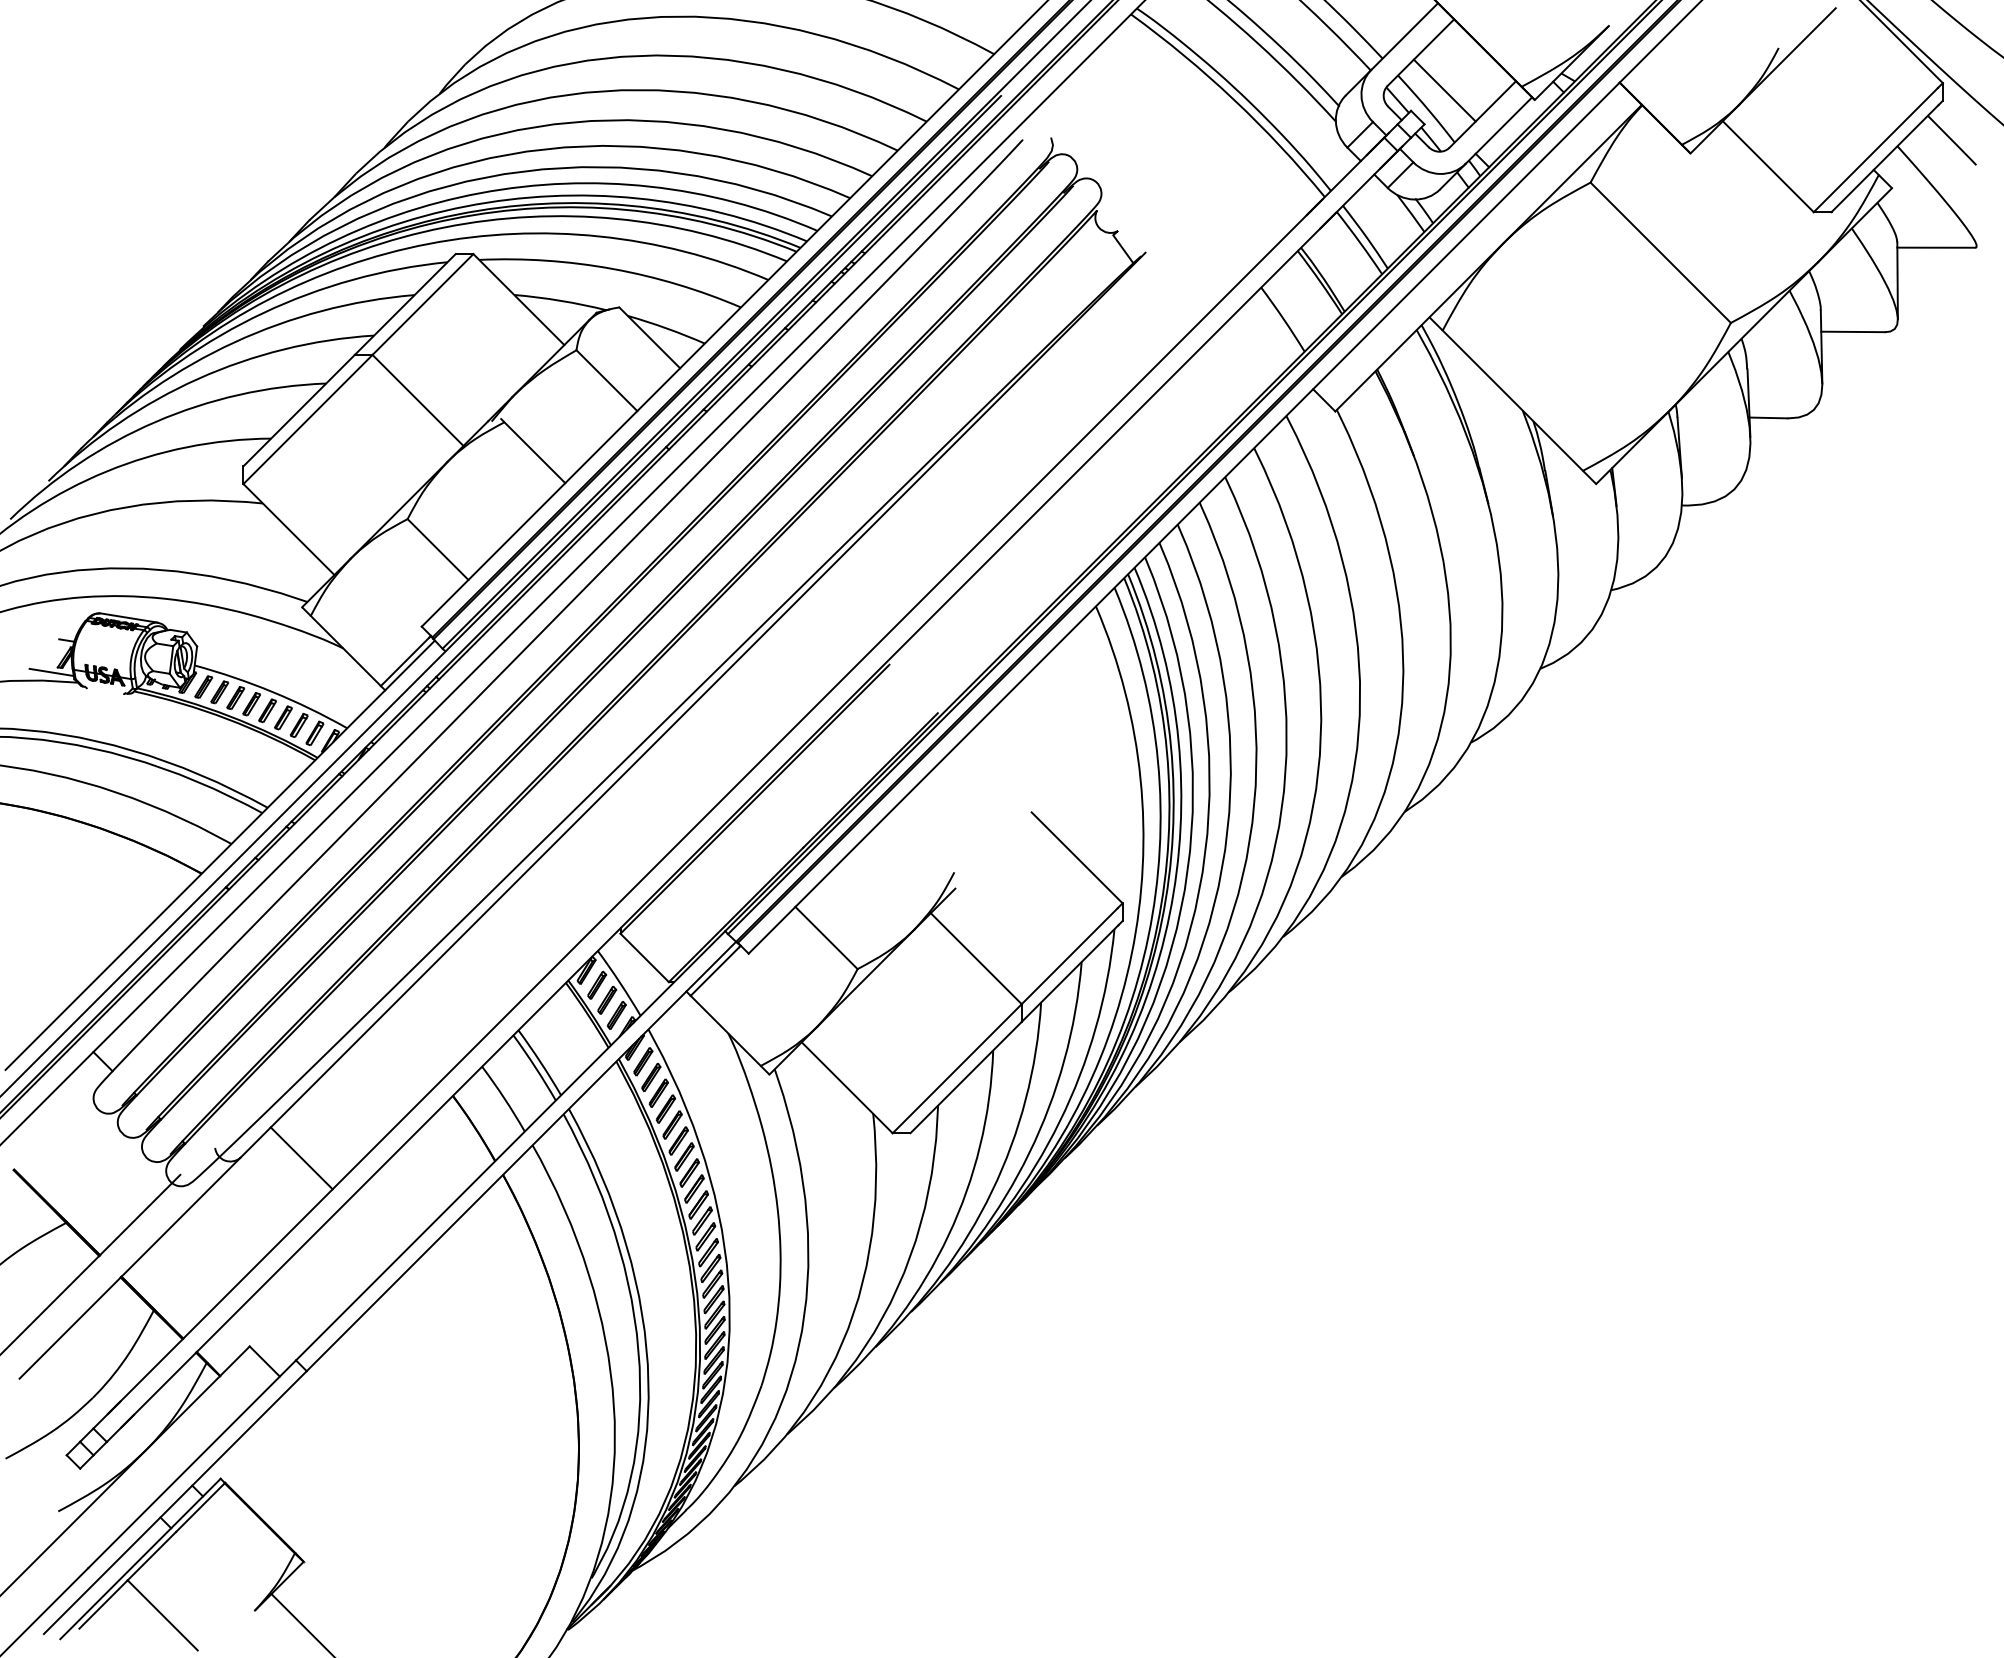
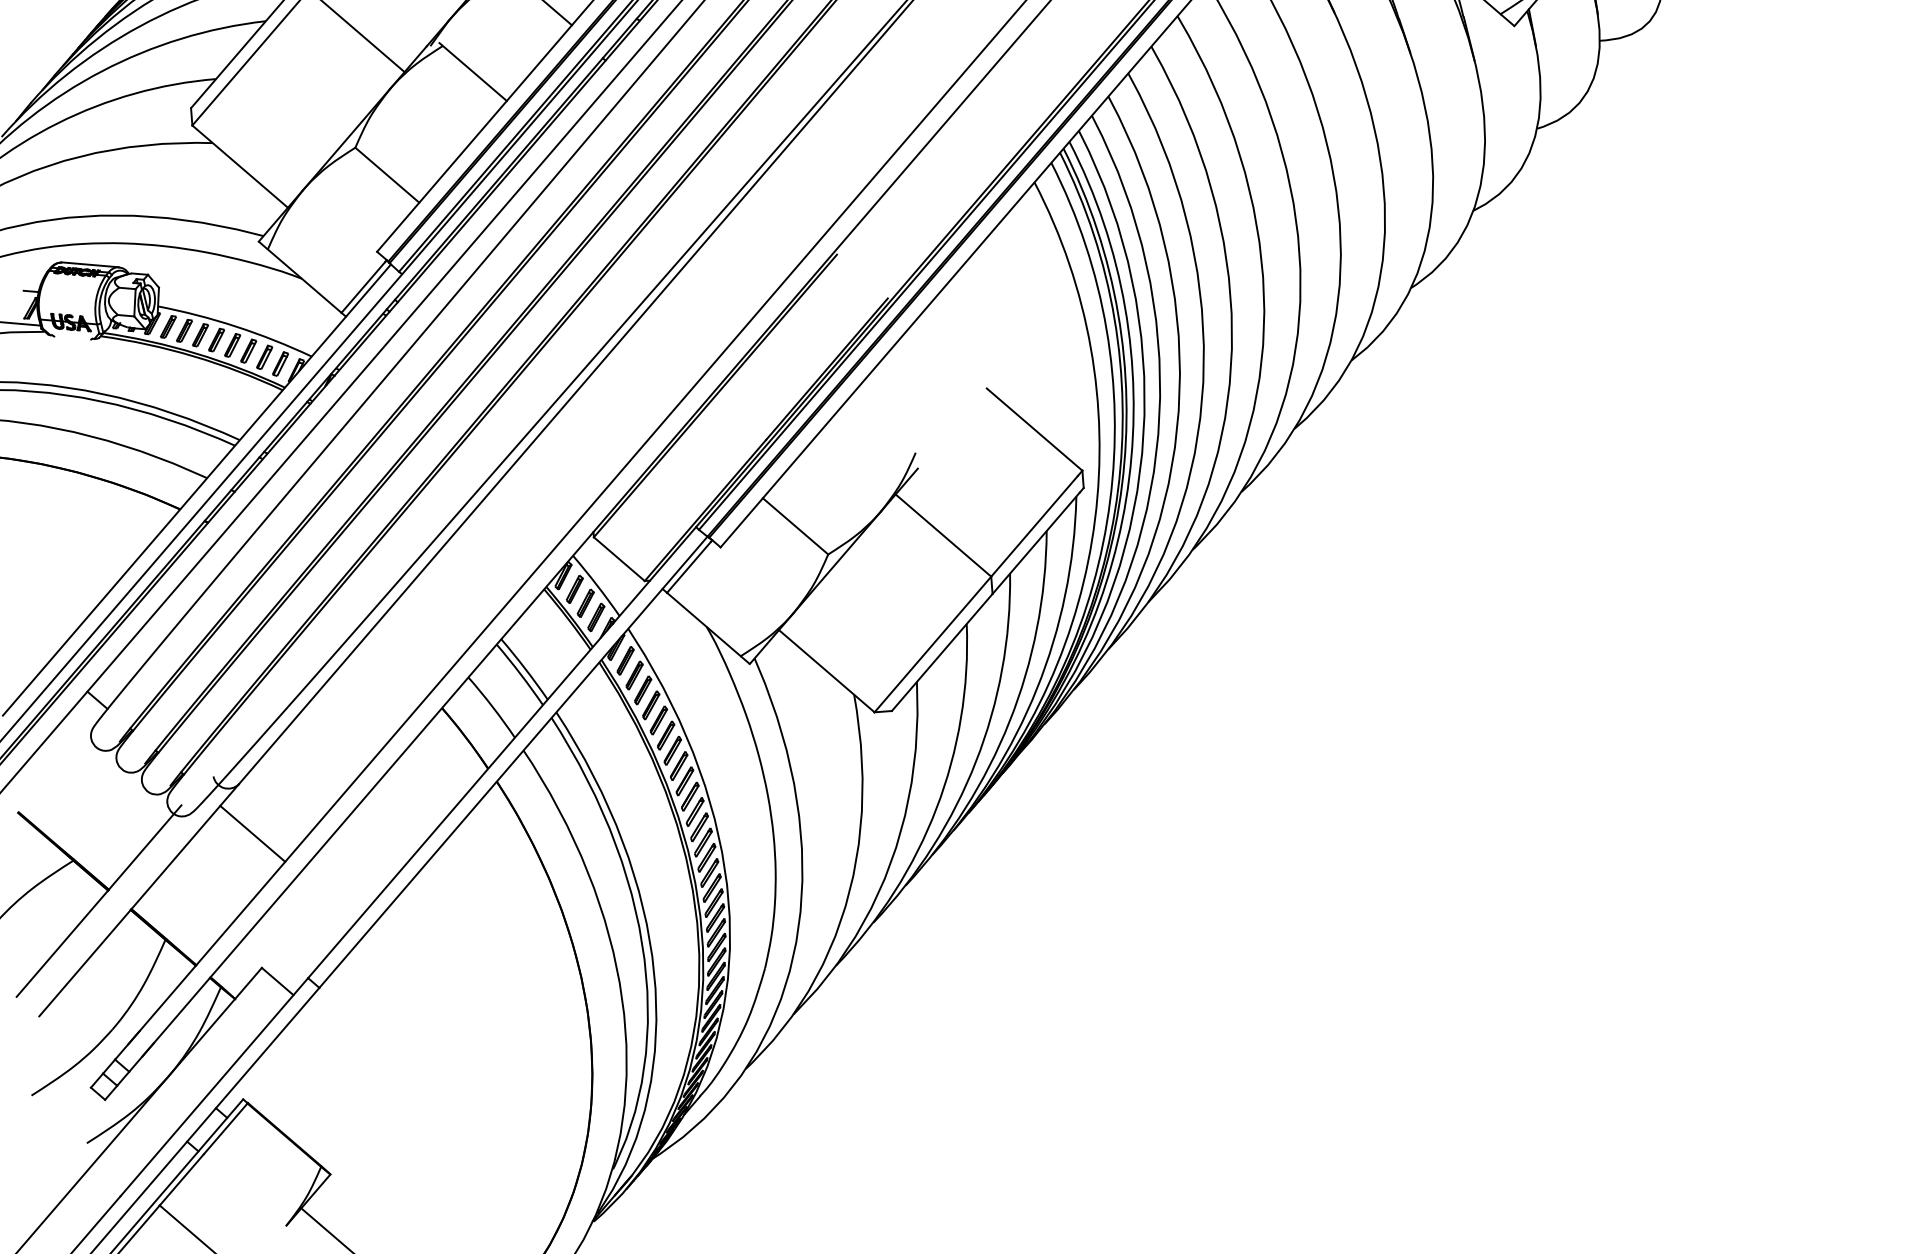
line: (301, 1158) -> (252, 834), moved

